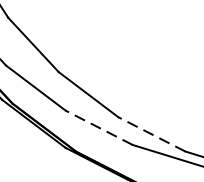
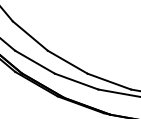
line: (98, 127) -> (76, 81), dashed -> solid
line: (150, 133) -> (108, 81), dashed -> solid

